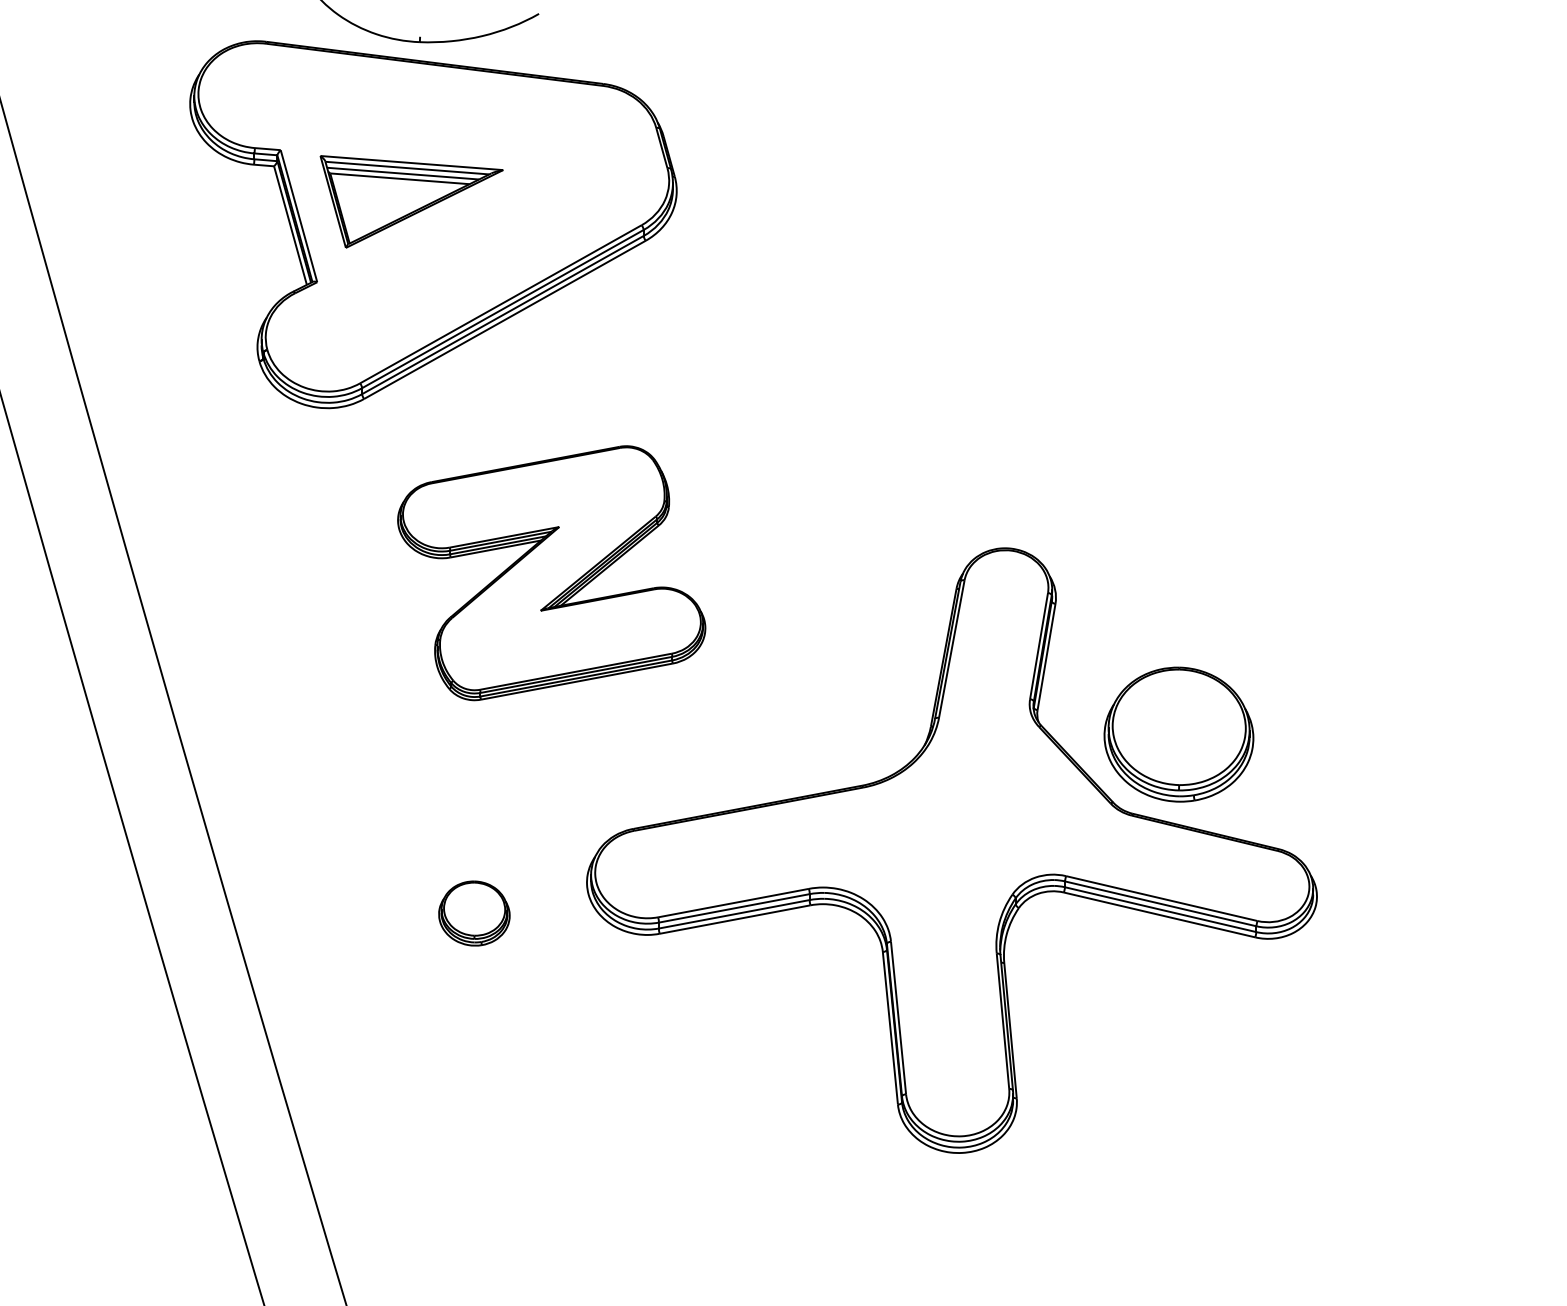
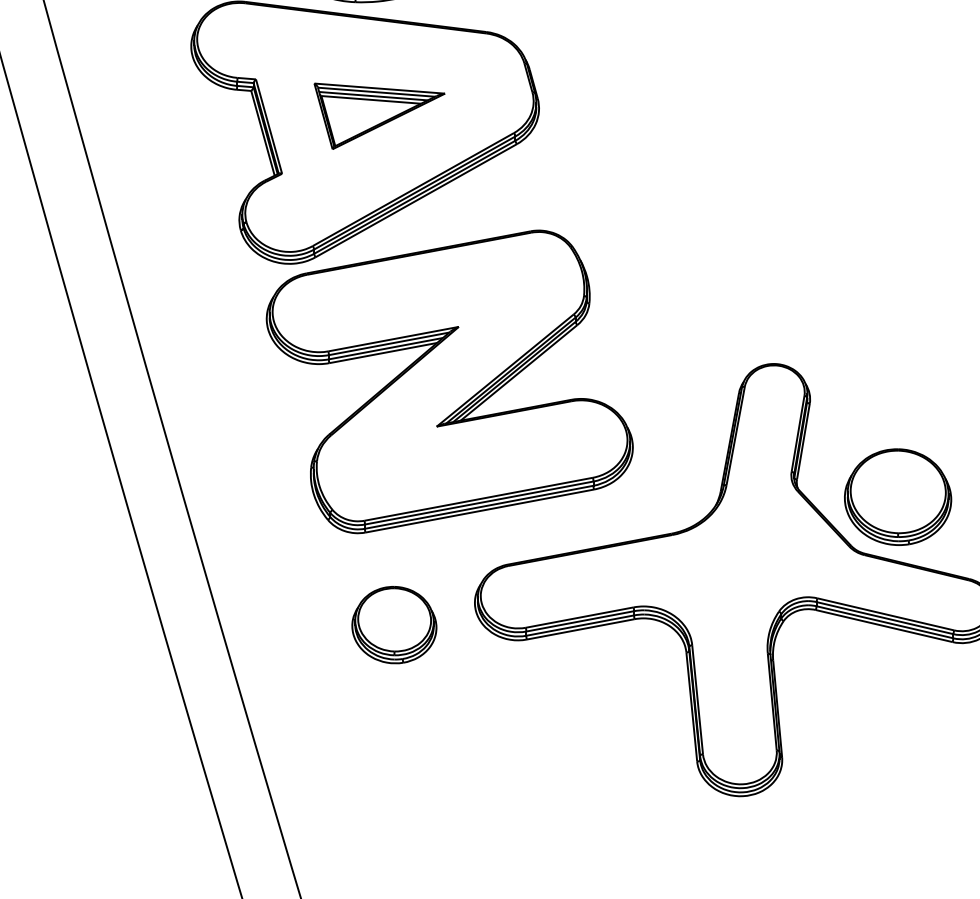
part: (411, 201) -> (379, 116), moved
part: (551, 572) -> (449, 381), size x1.67
part: (474, 913) -> (394, 625), size x1.67

